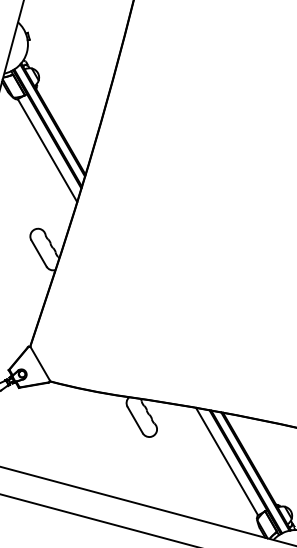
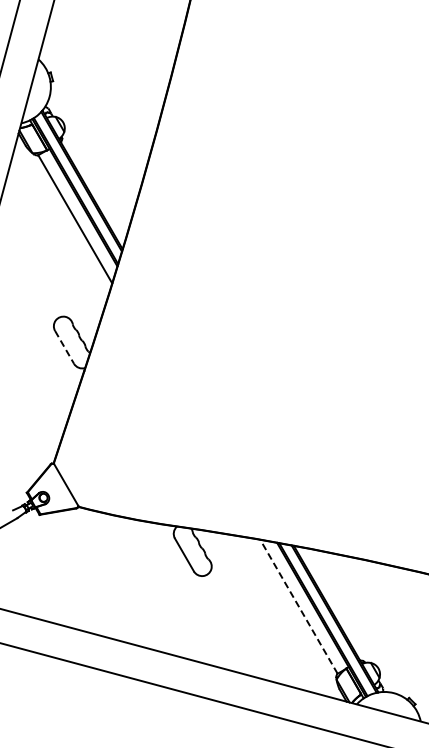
line: (38, 253) -> (64, 347), solid -> dashed
line: (226, 461) -> (298, 606), solid -> dashed

